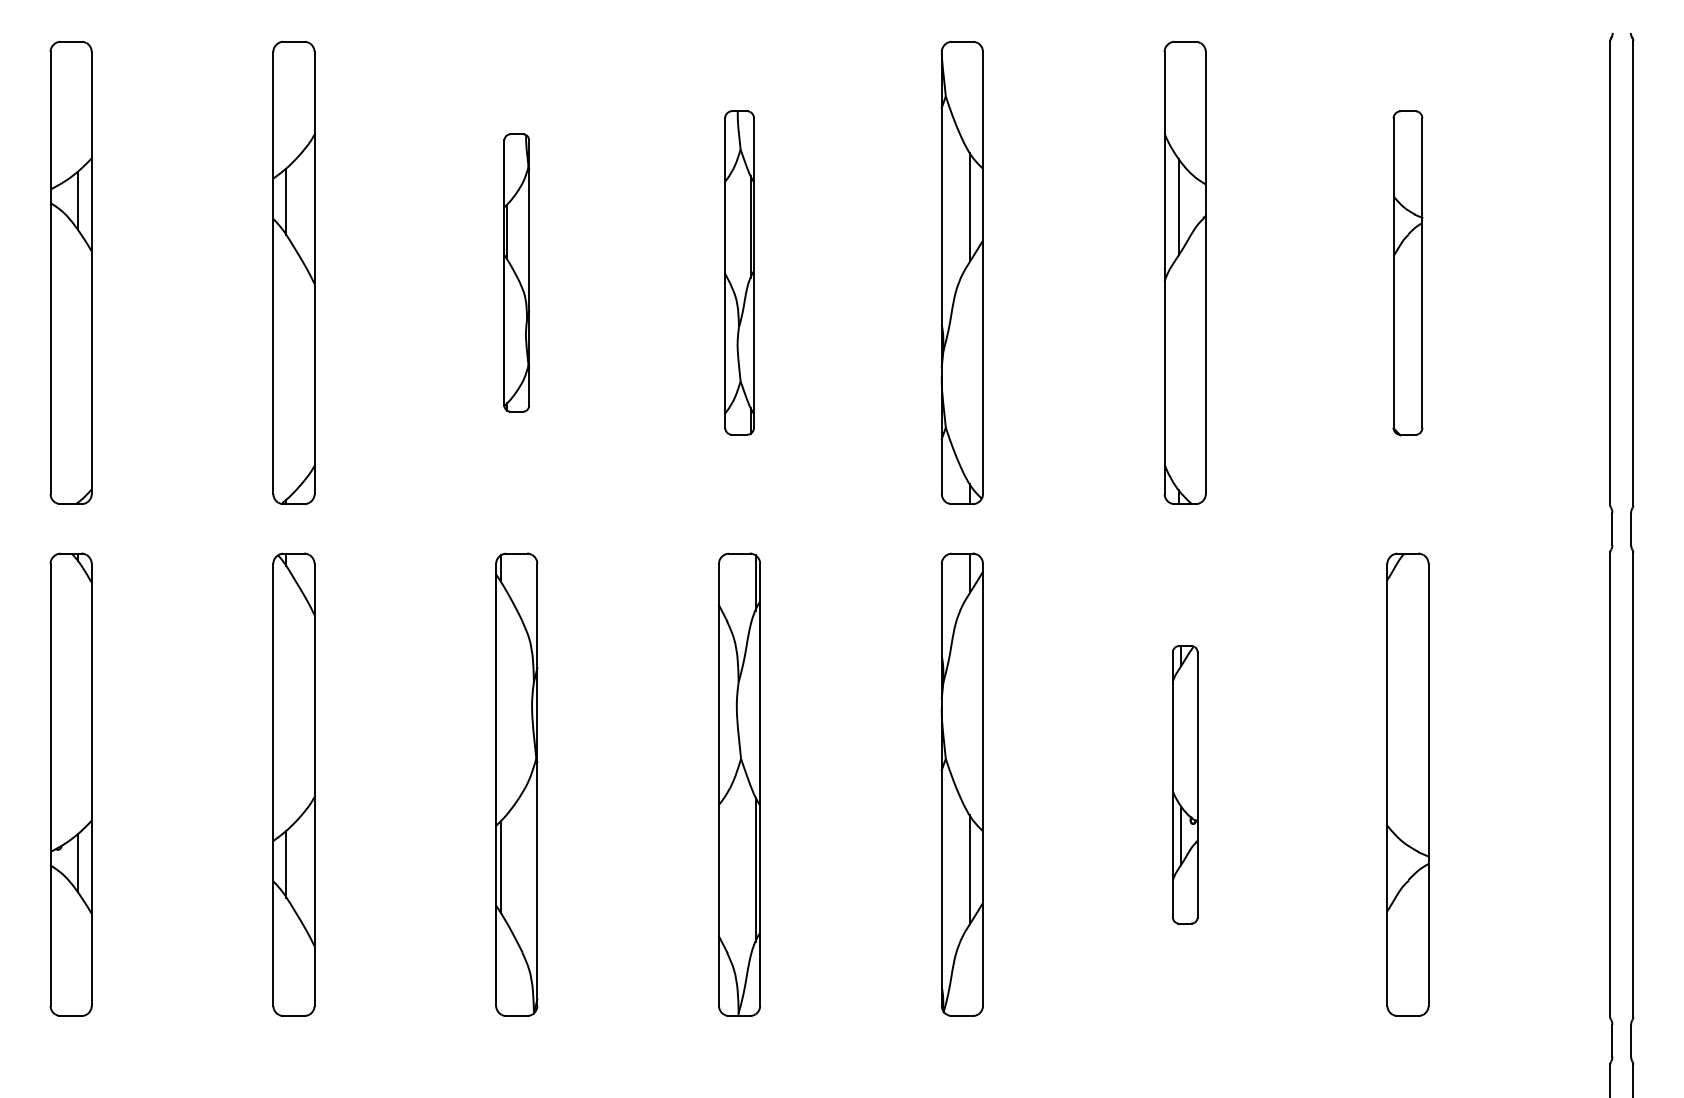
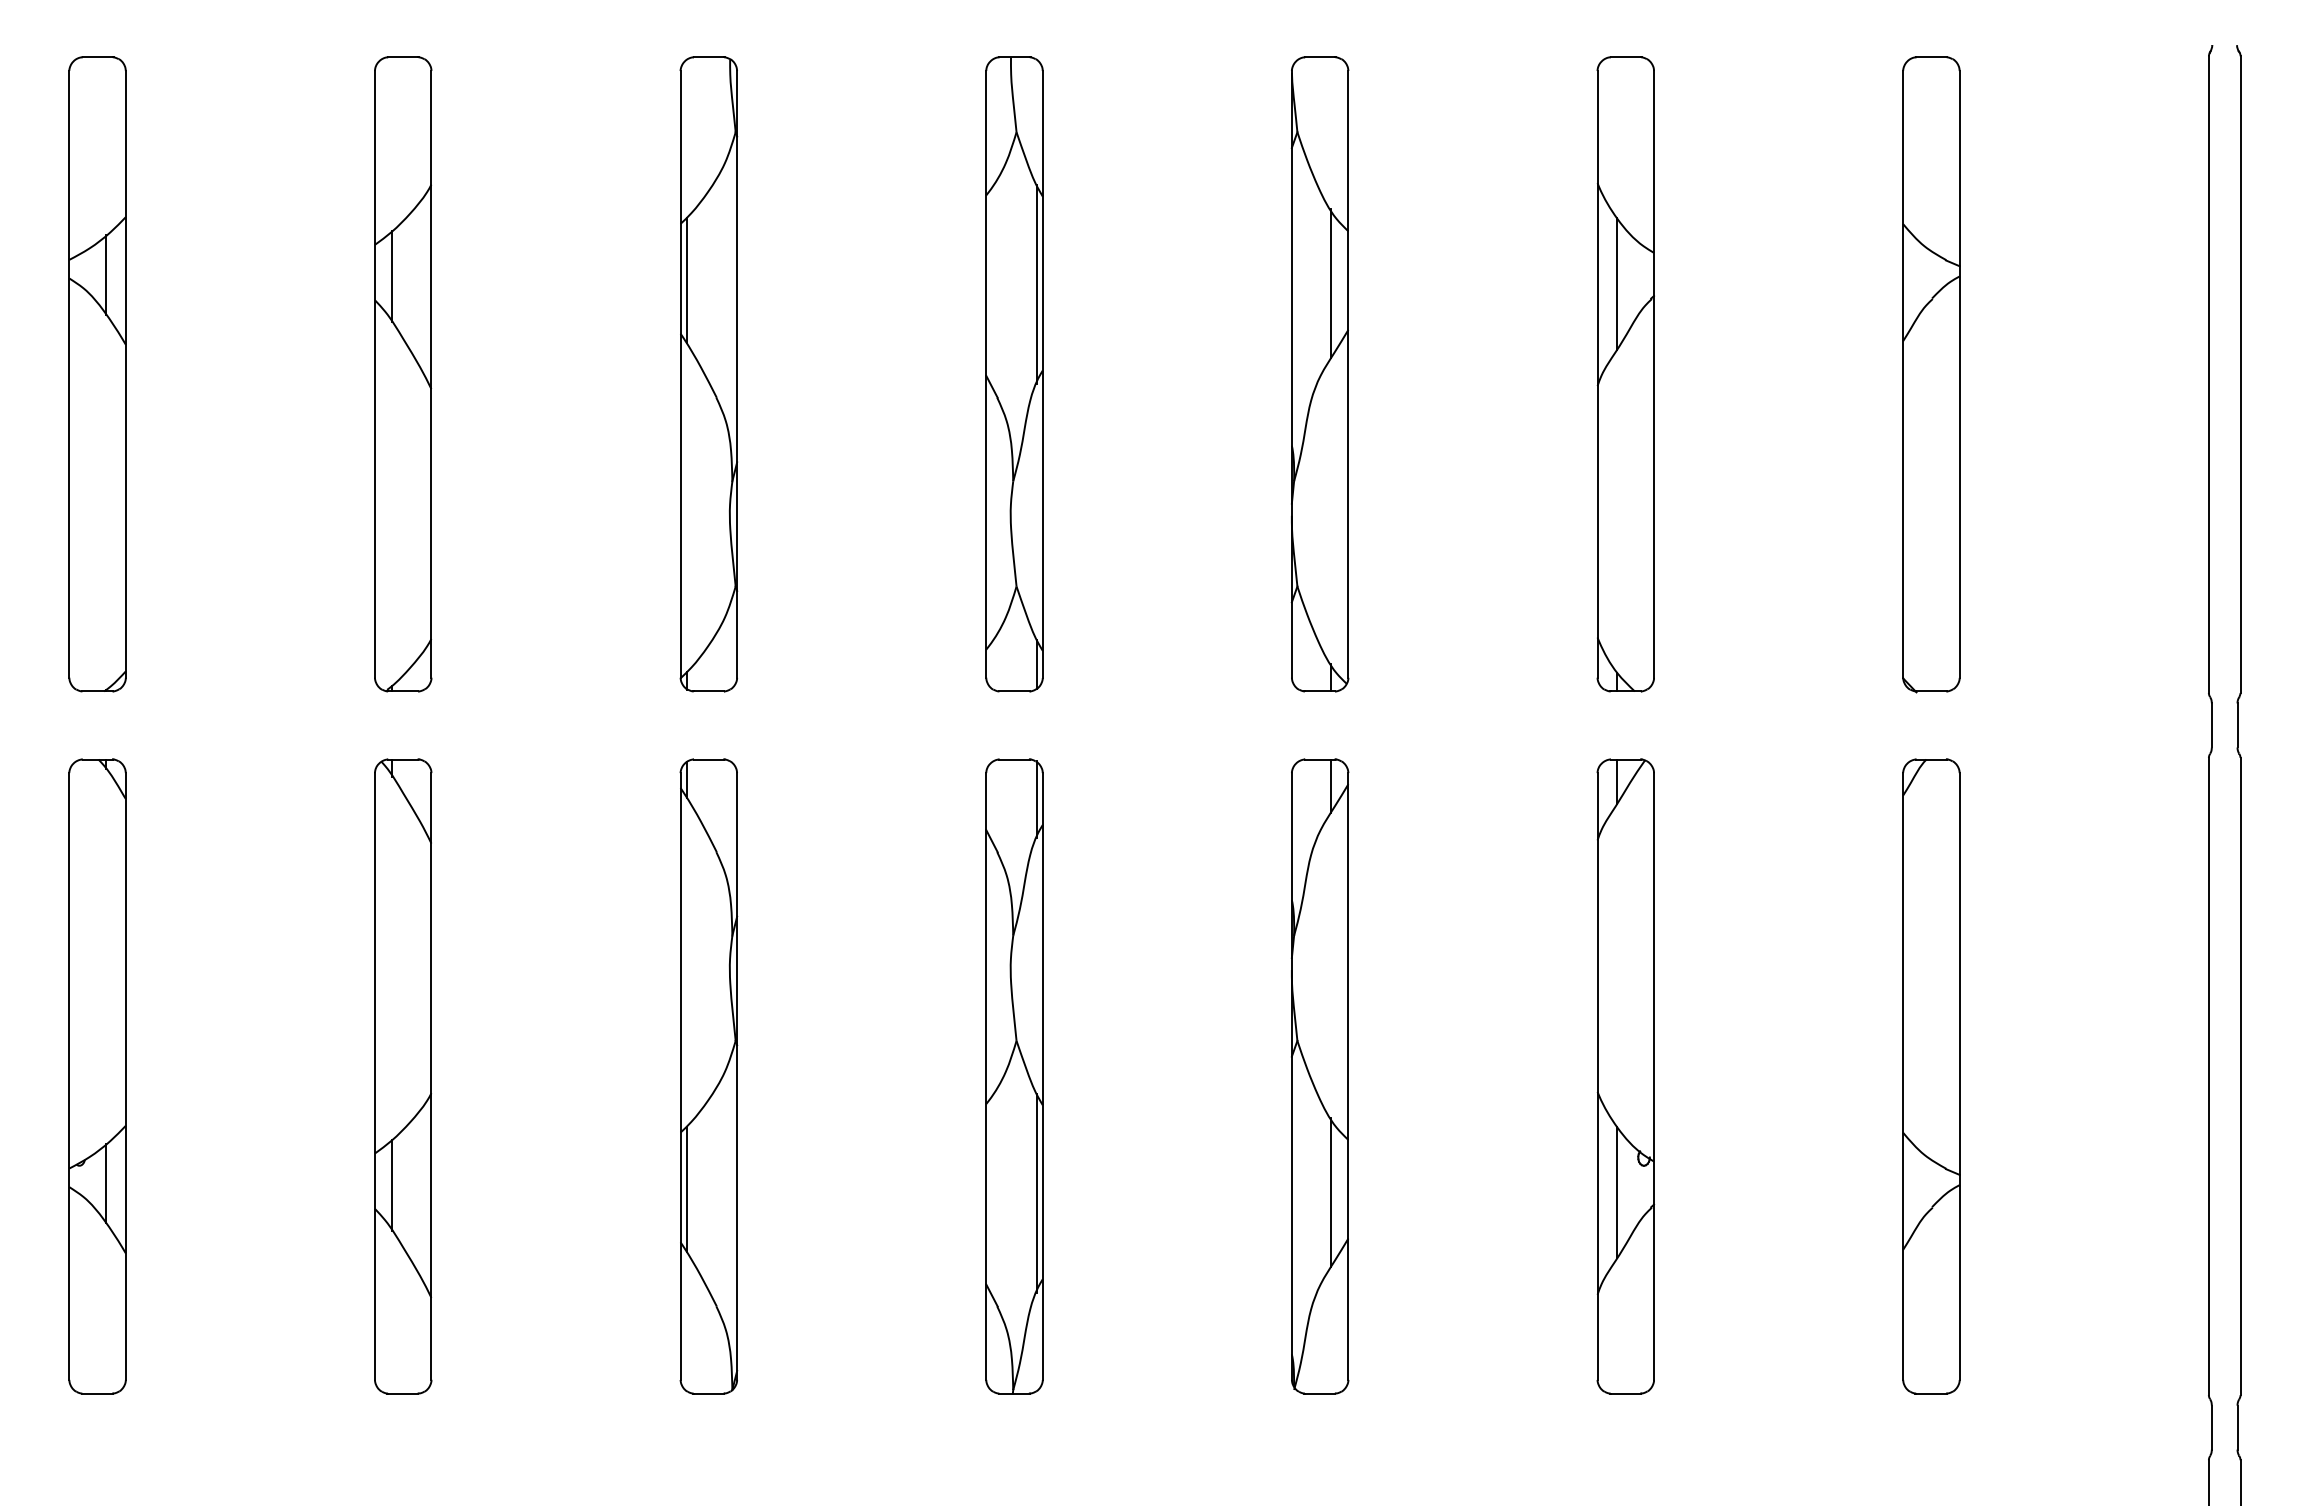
part: (516, 273) -> (708, 374), size x1.67
part: (739, 273) -> (1014, 374), size x1.43
part: (1408, 273) -> (1931, 374), size x1.43
part: (1184, 784) -> (1625, 1076), size x1.67

